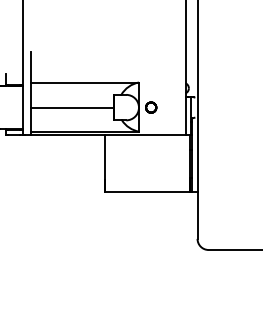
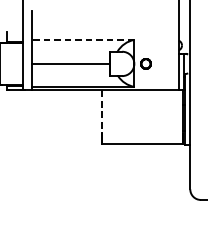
line: (85, 82) -> (83, 39), solid -> dashed
line: (104, 157) -> (101, 111), solid -> dashed

